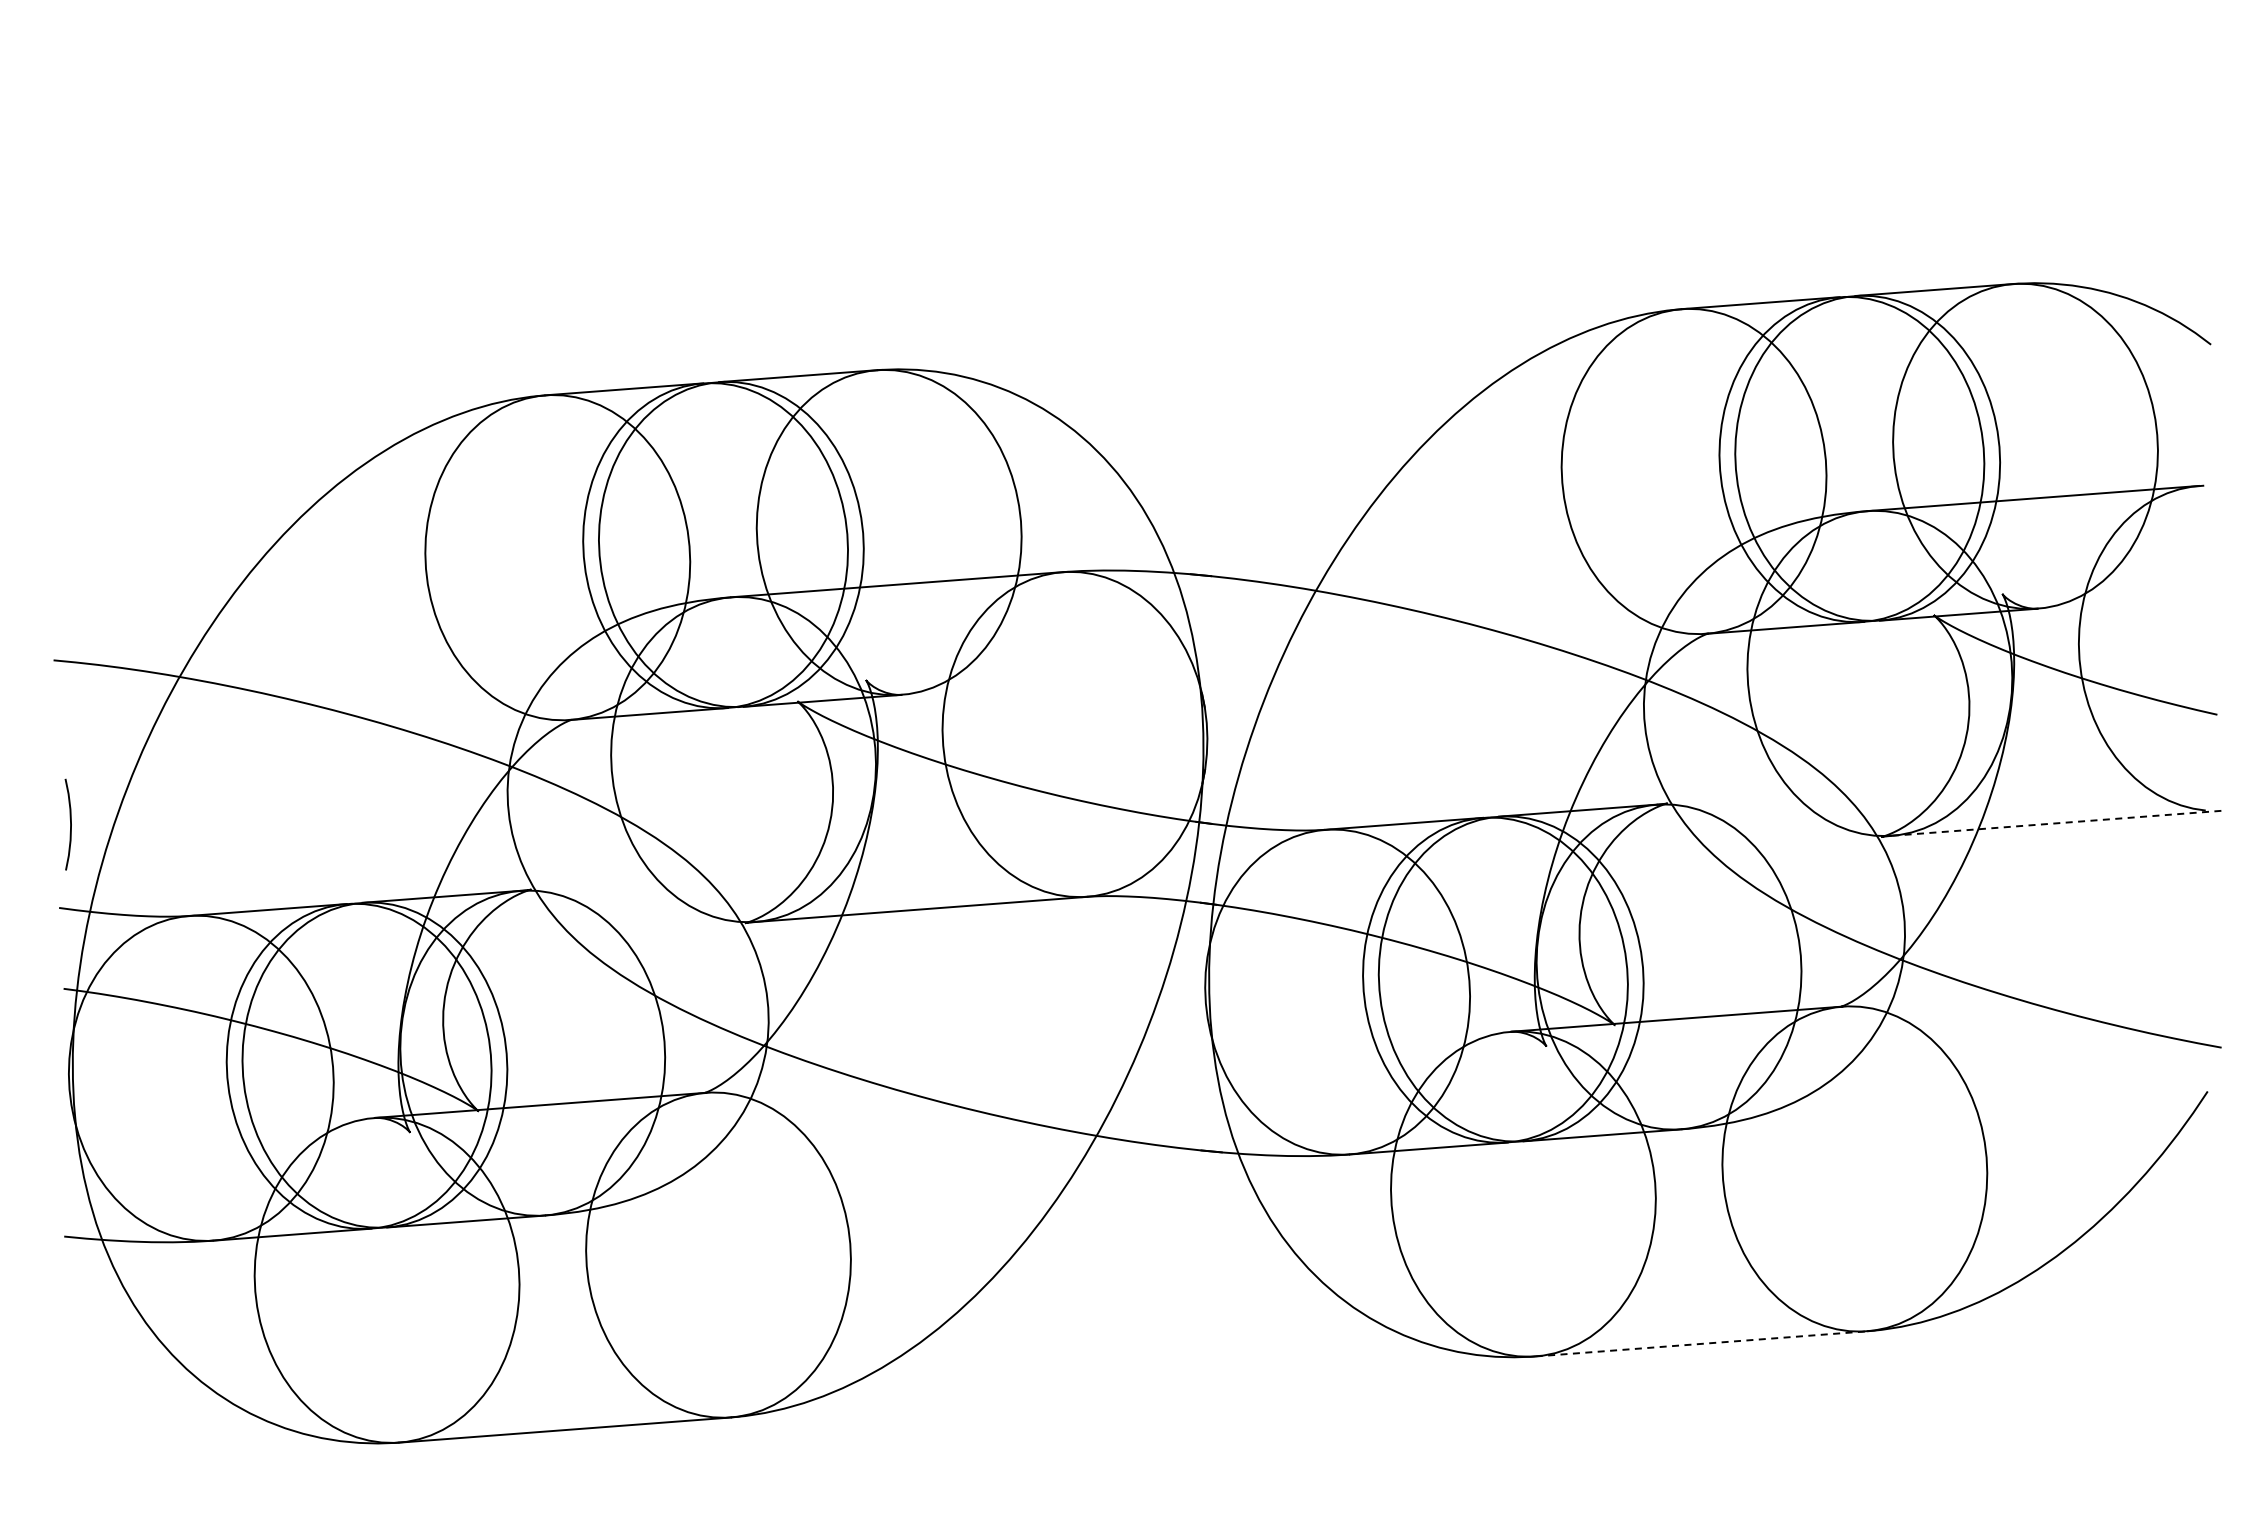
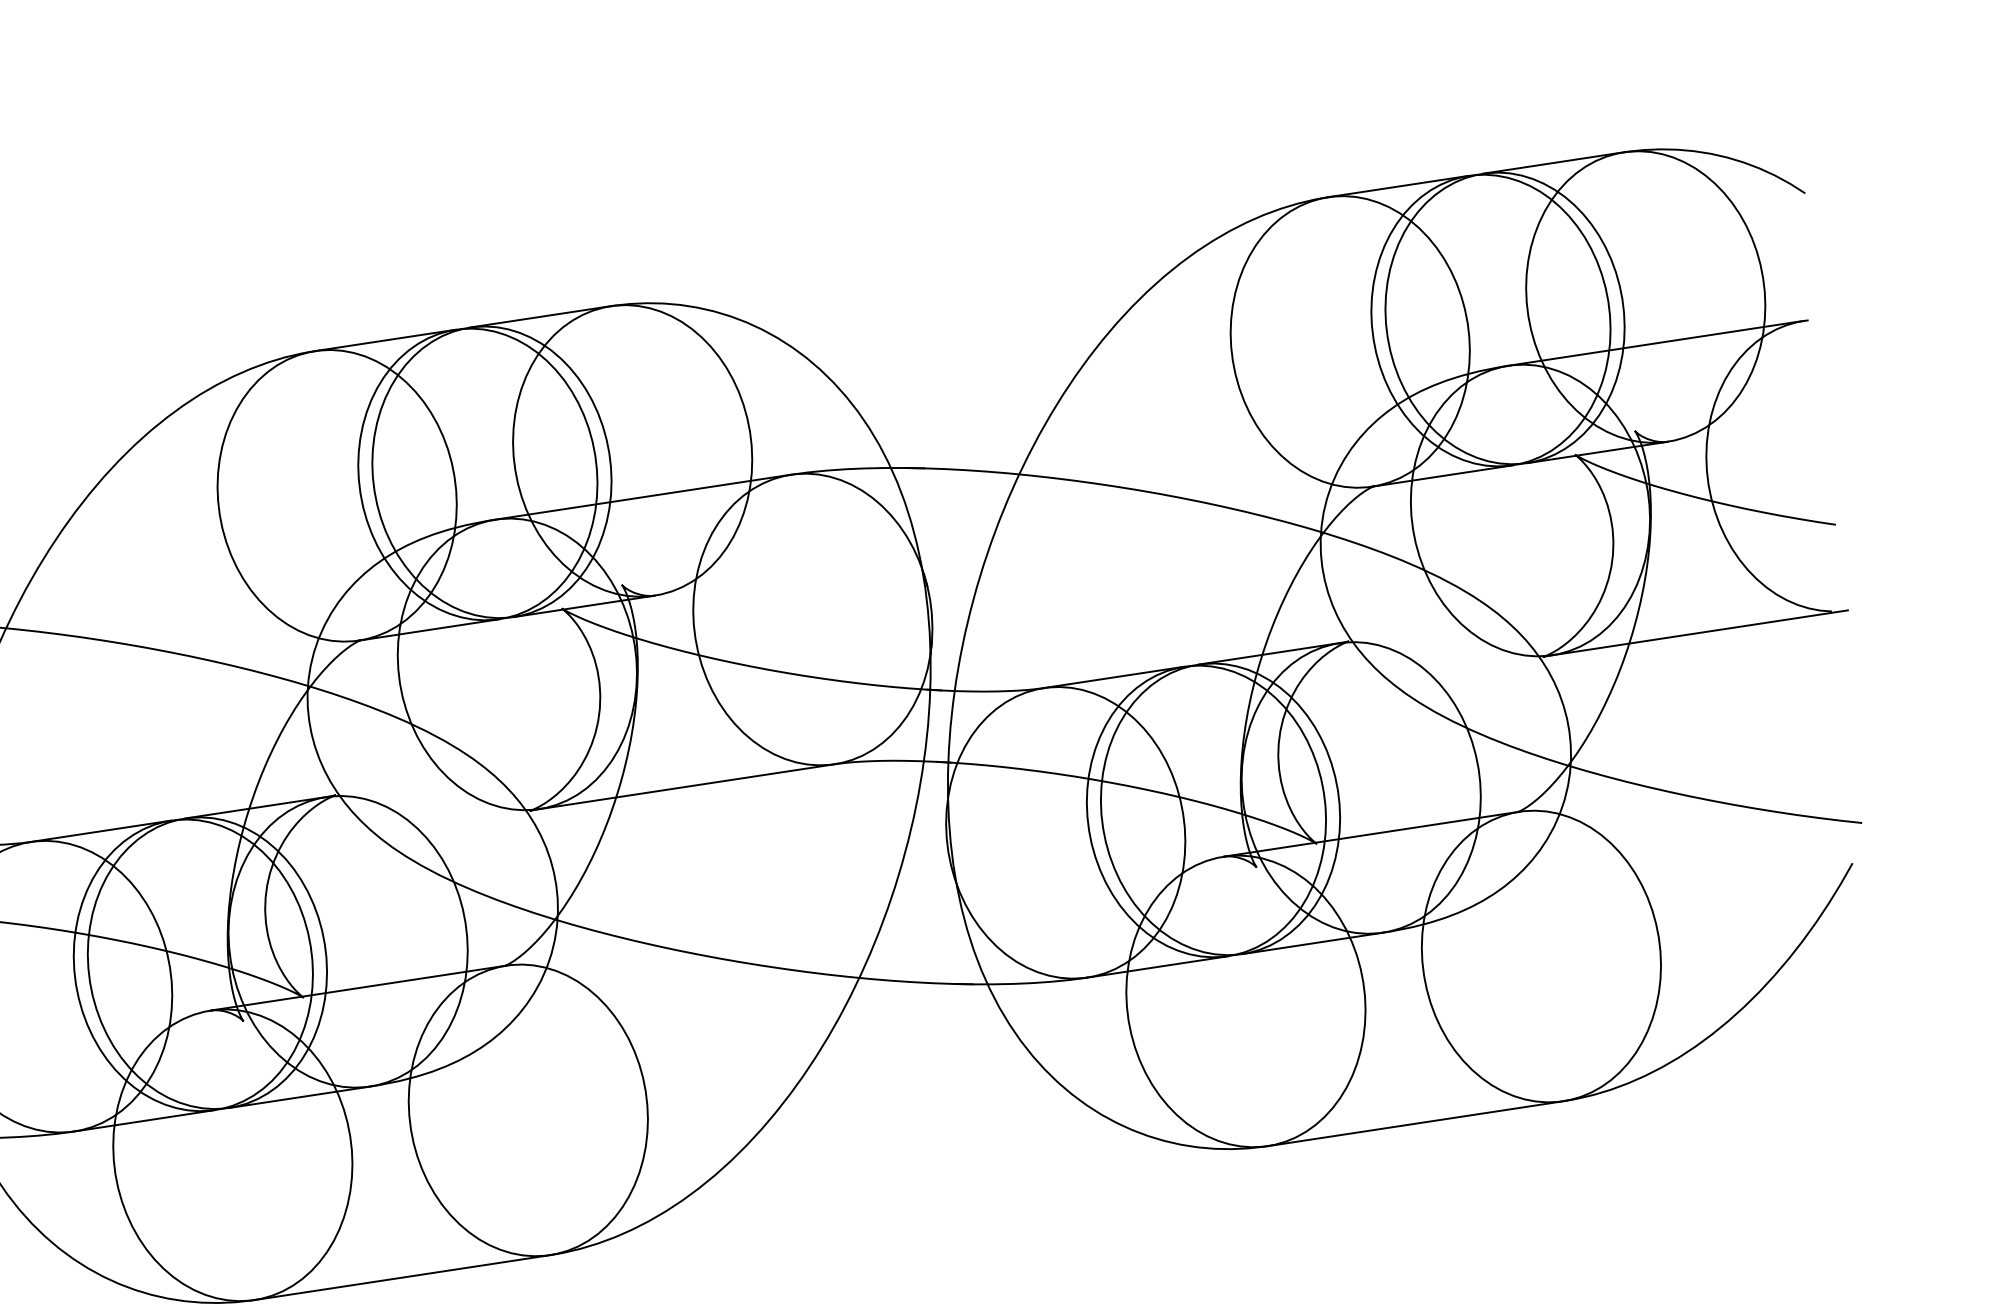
line: (2058, 823) -> (1700, 633), dashed -> solid
line: (1701, 1343) -> (1415, 1123), dashed -> solid

